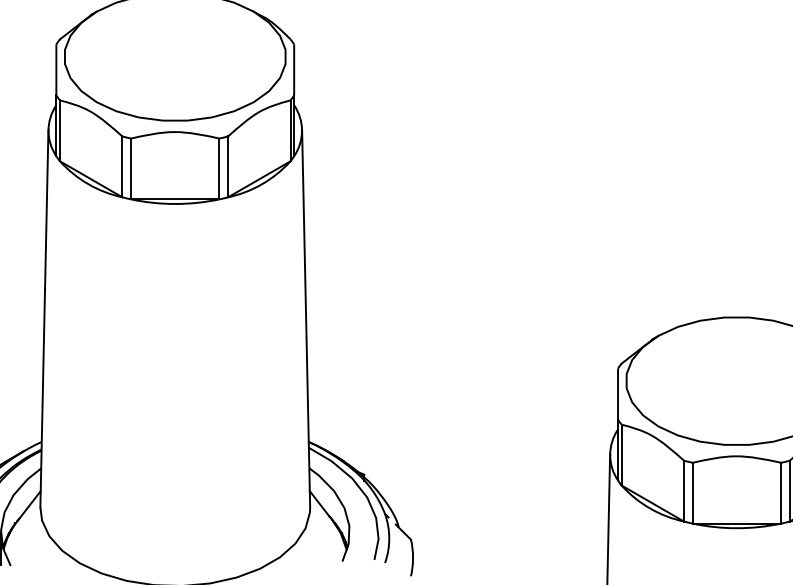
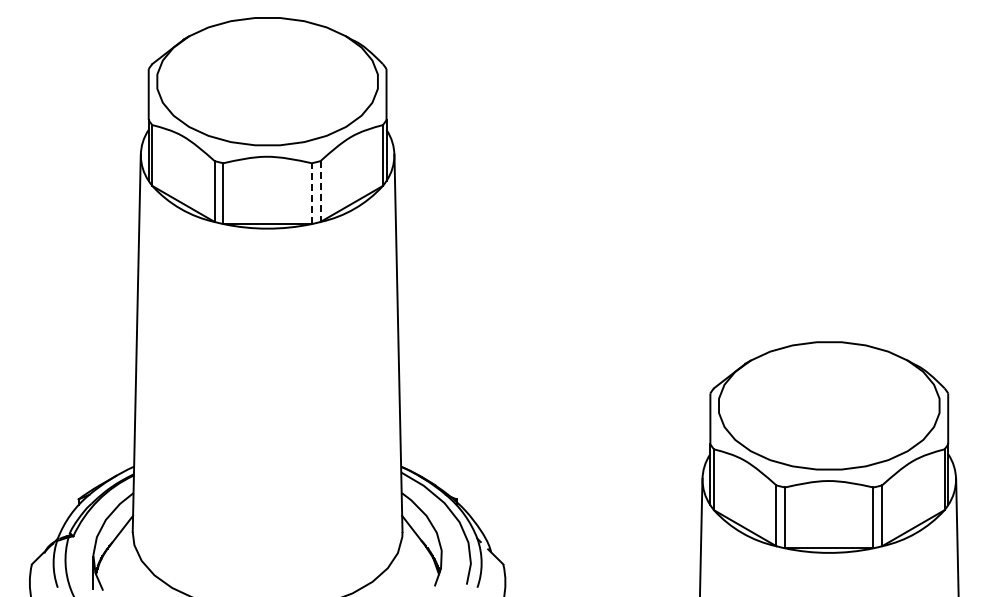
line: (228, 167) -> (320, 192), solid -> dashed
line: (219, 168) -> (311, 193), solid -> dashed

